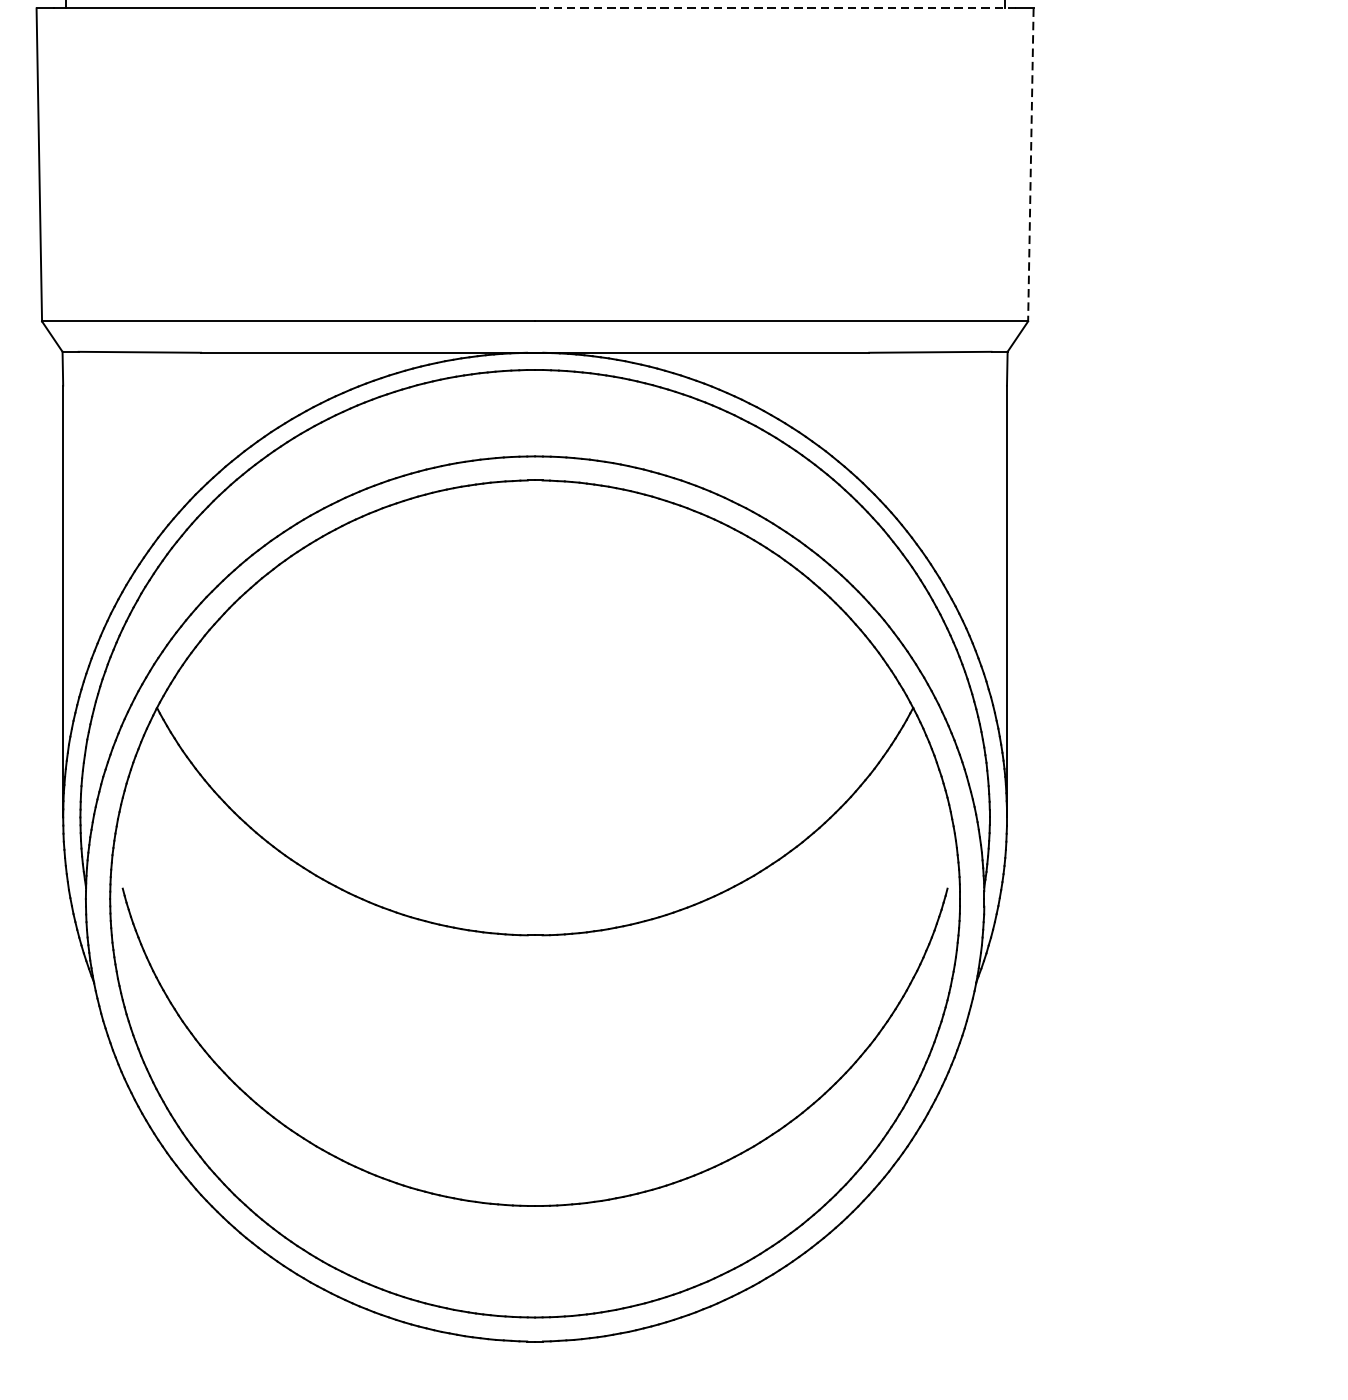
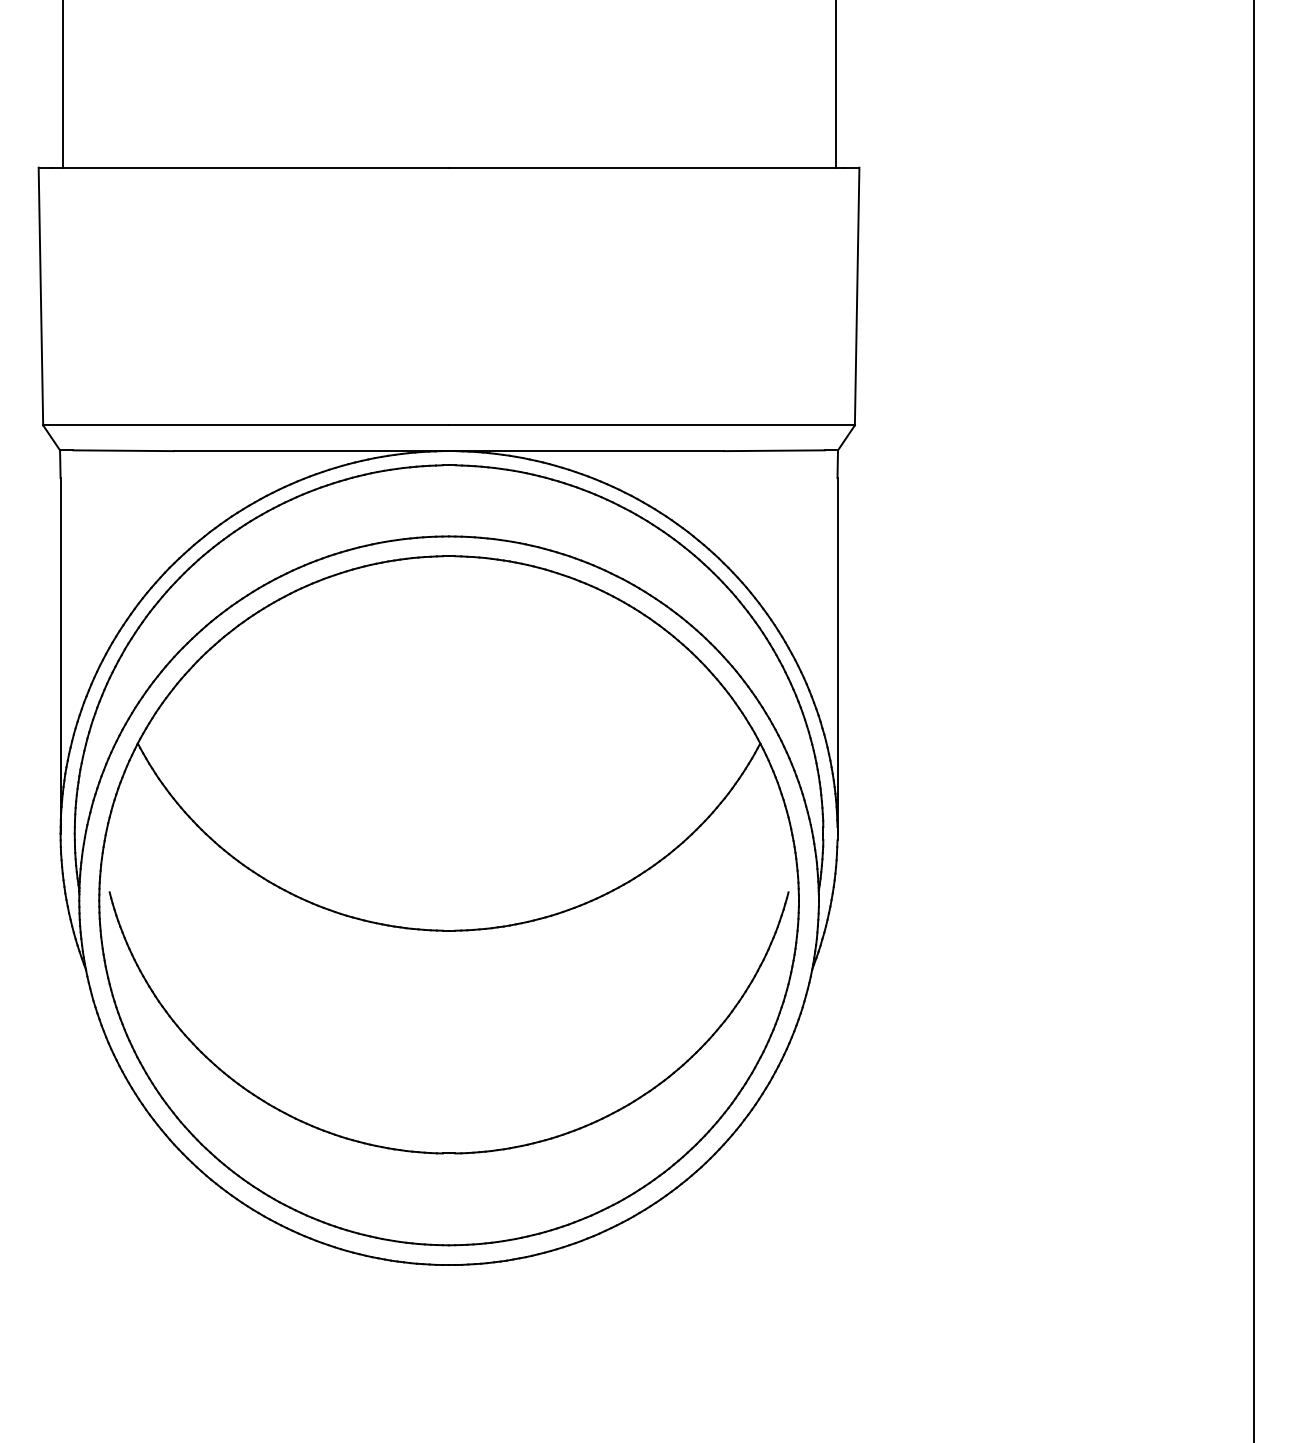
line: (774, 8) -> (646, 167), dashed -> solid
line: (1031, 164) -> (857, 296), dashed -> solid

